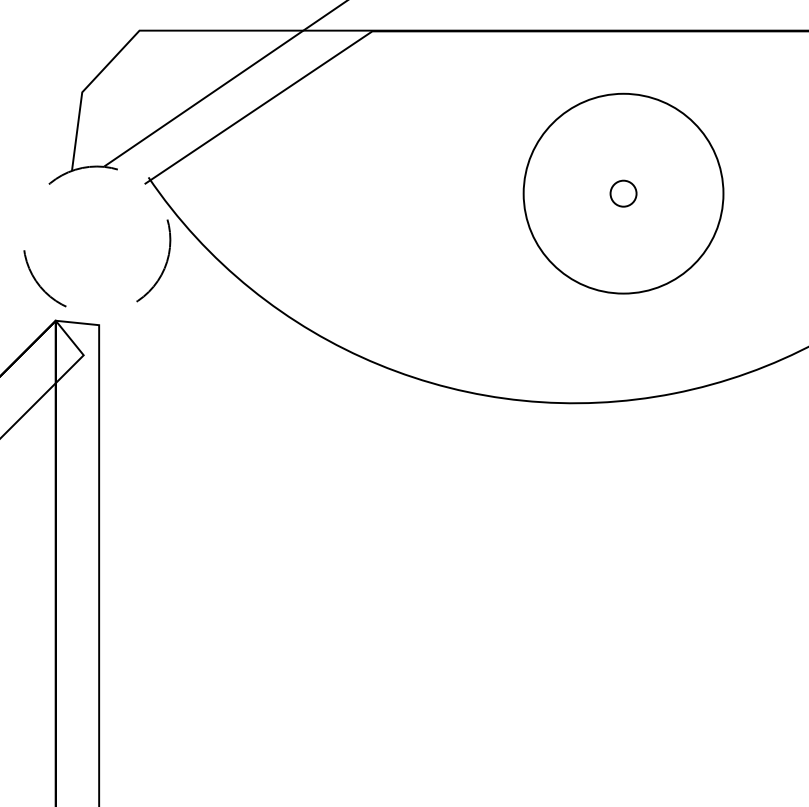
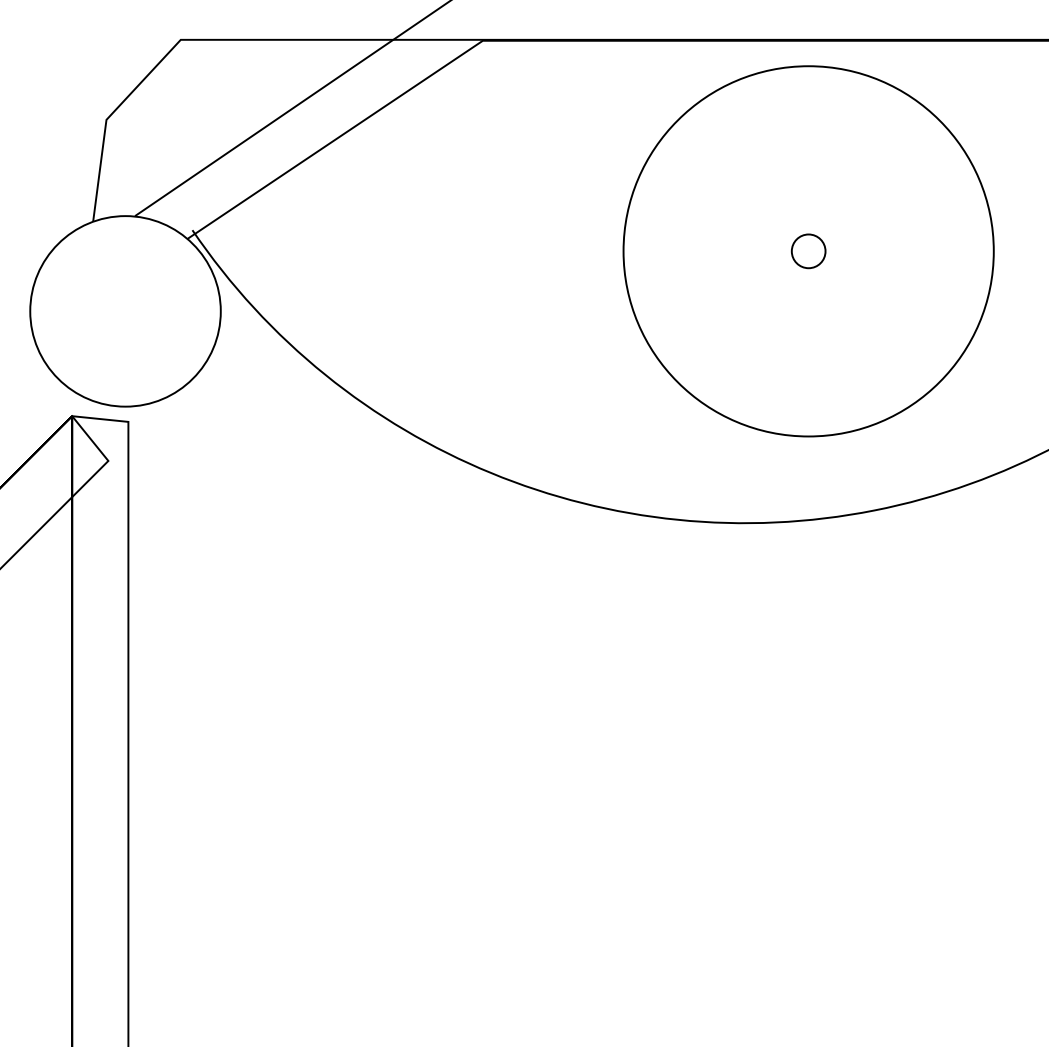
circle: (623, 193) -> (808, 251), size x1.43
circle: (96, 239) -> (124, 310), dashed -> solid

